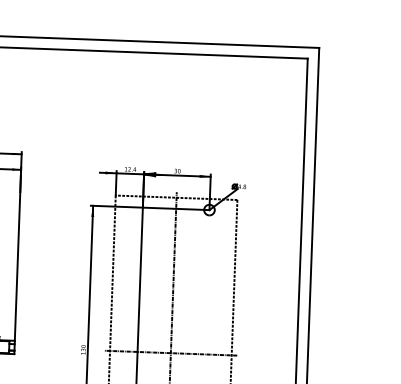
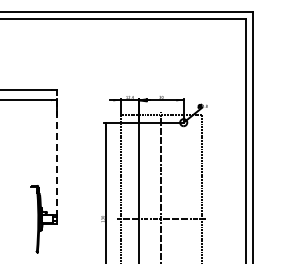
line: (17, 247) -> (56, 152), solid -> dashed

